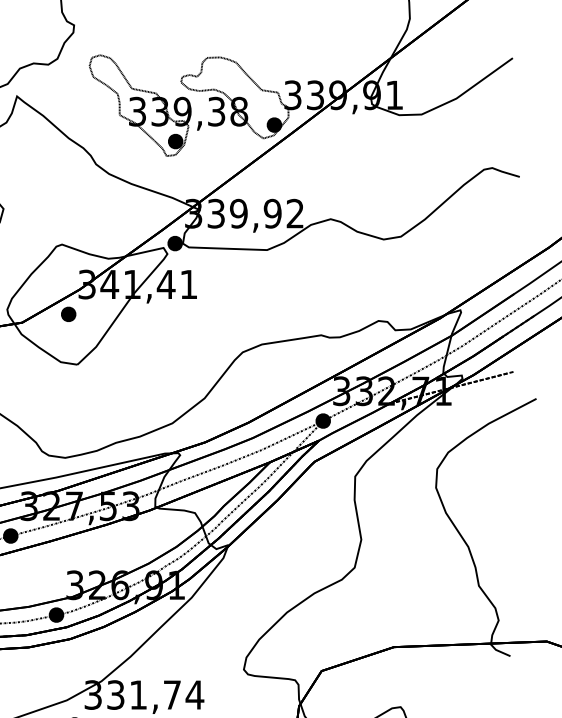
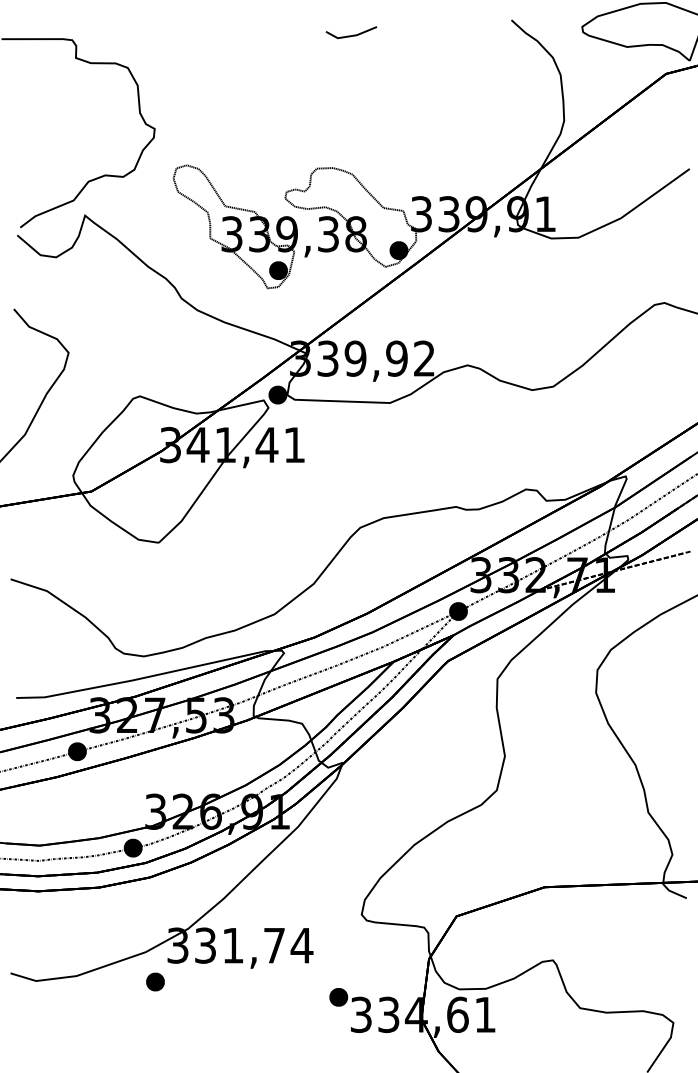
part: (68, 314) -> (147, 481), removed

